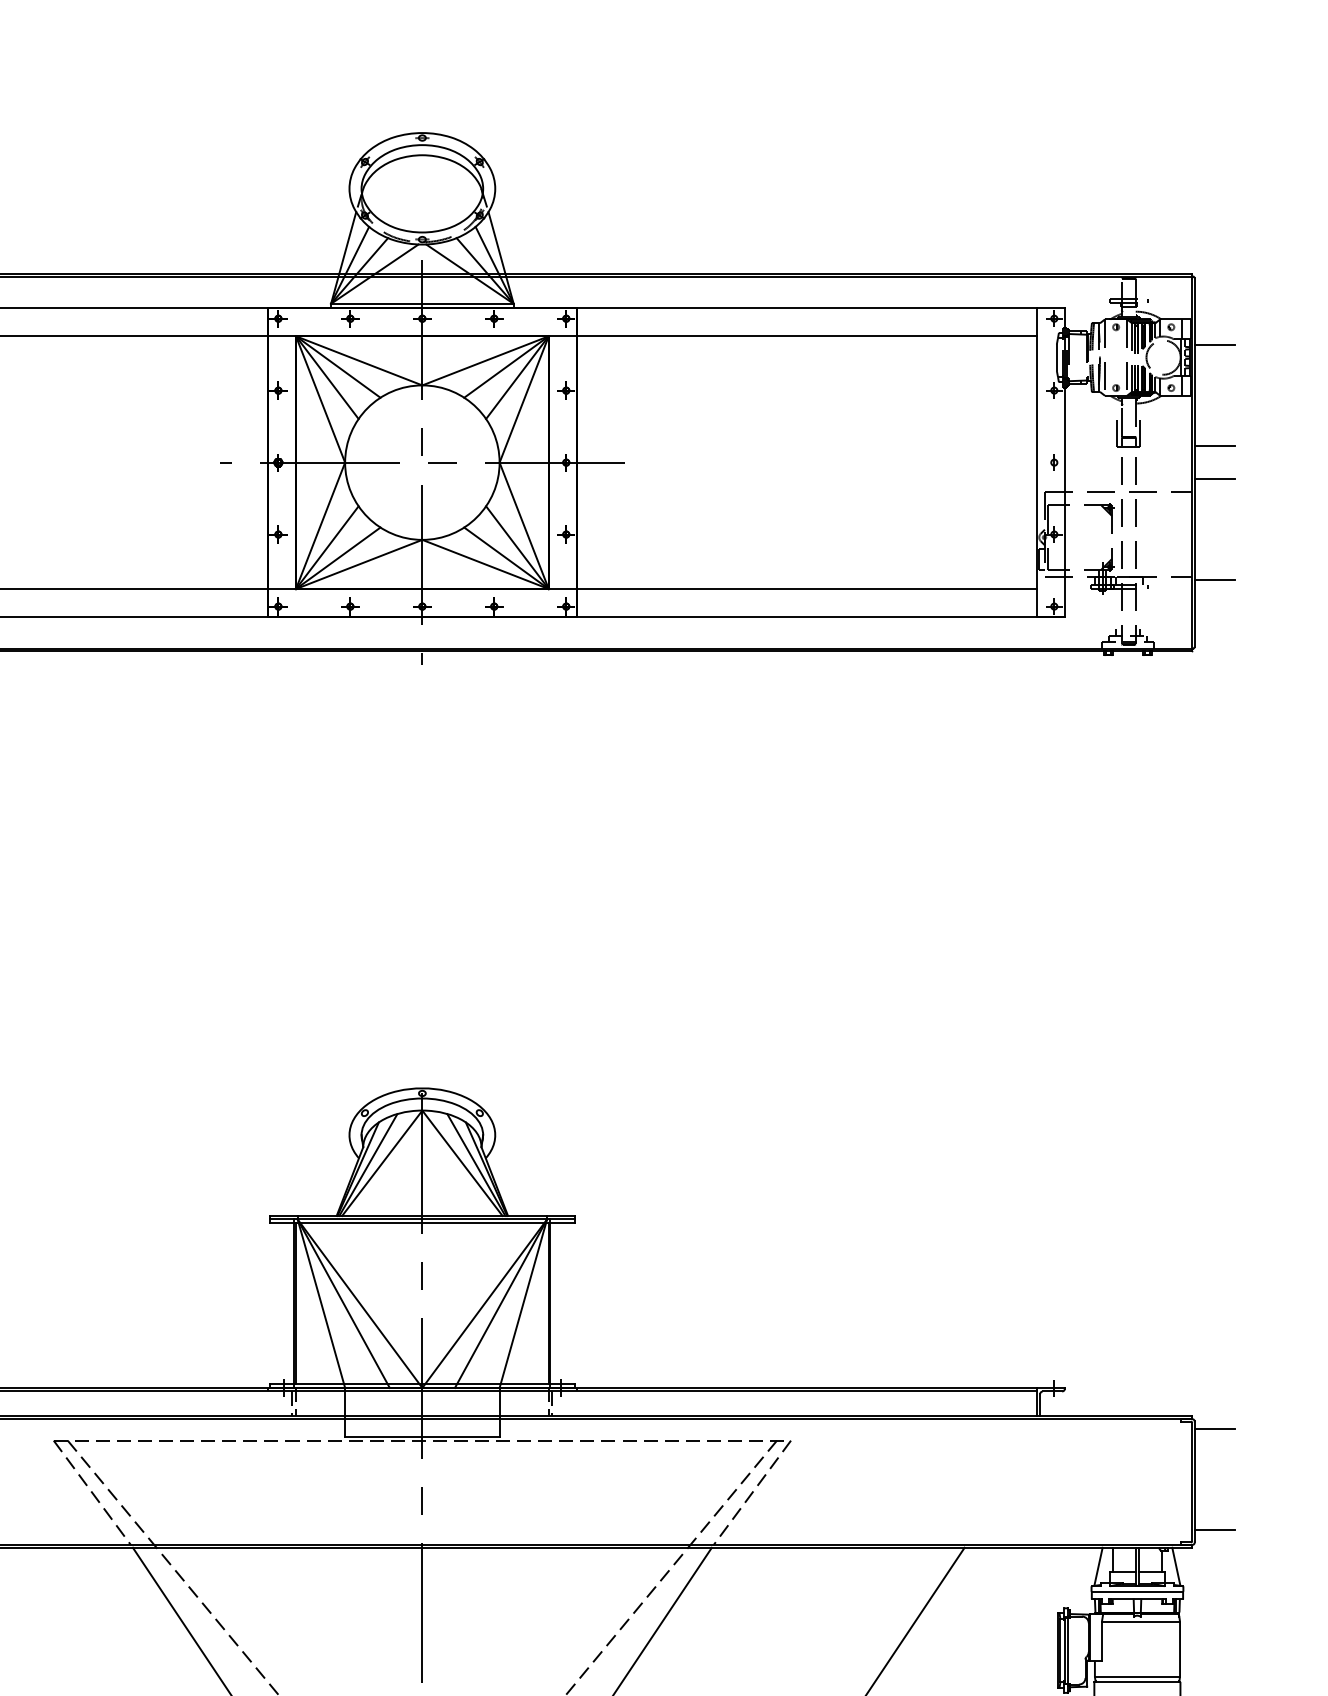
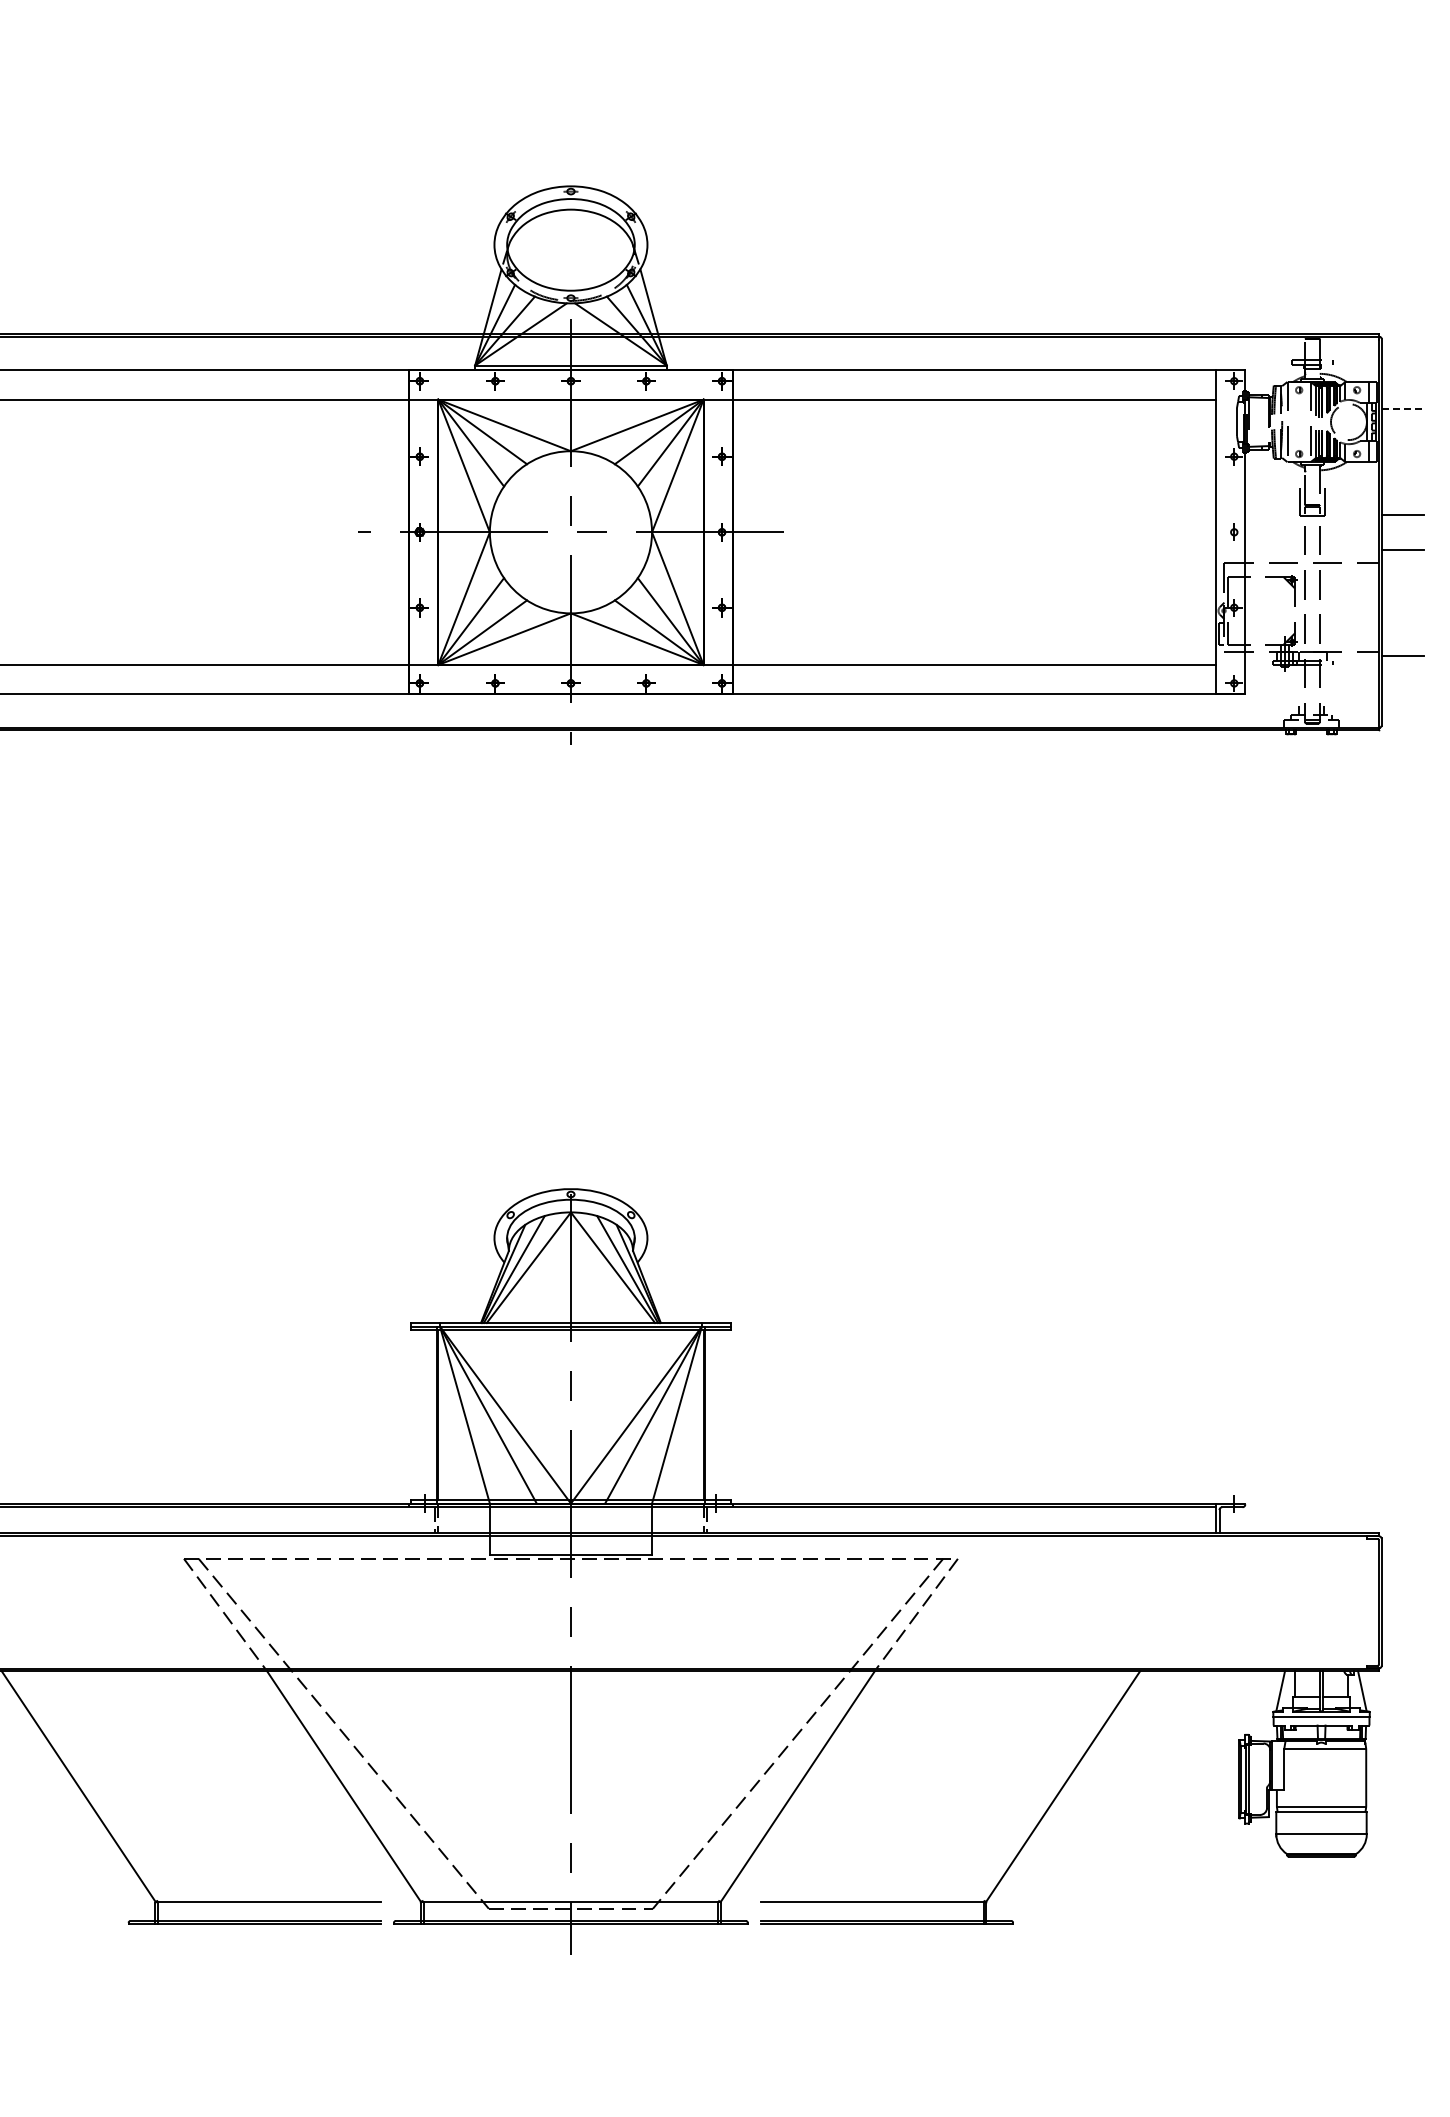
line: (1215, 344) -> (1403, 408), solid -> dashed
line: (1214, 1428) -> (1402, 1546), removed
line: (1214, 1530) -> (1402, 1653), removed

